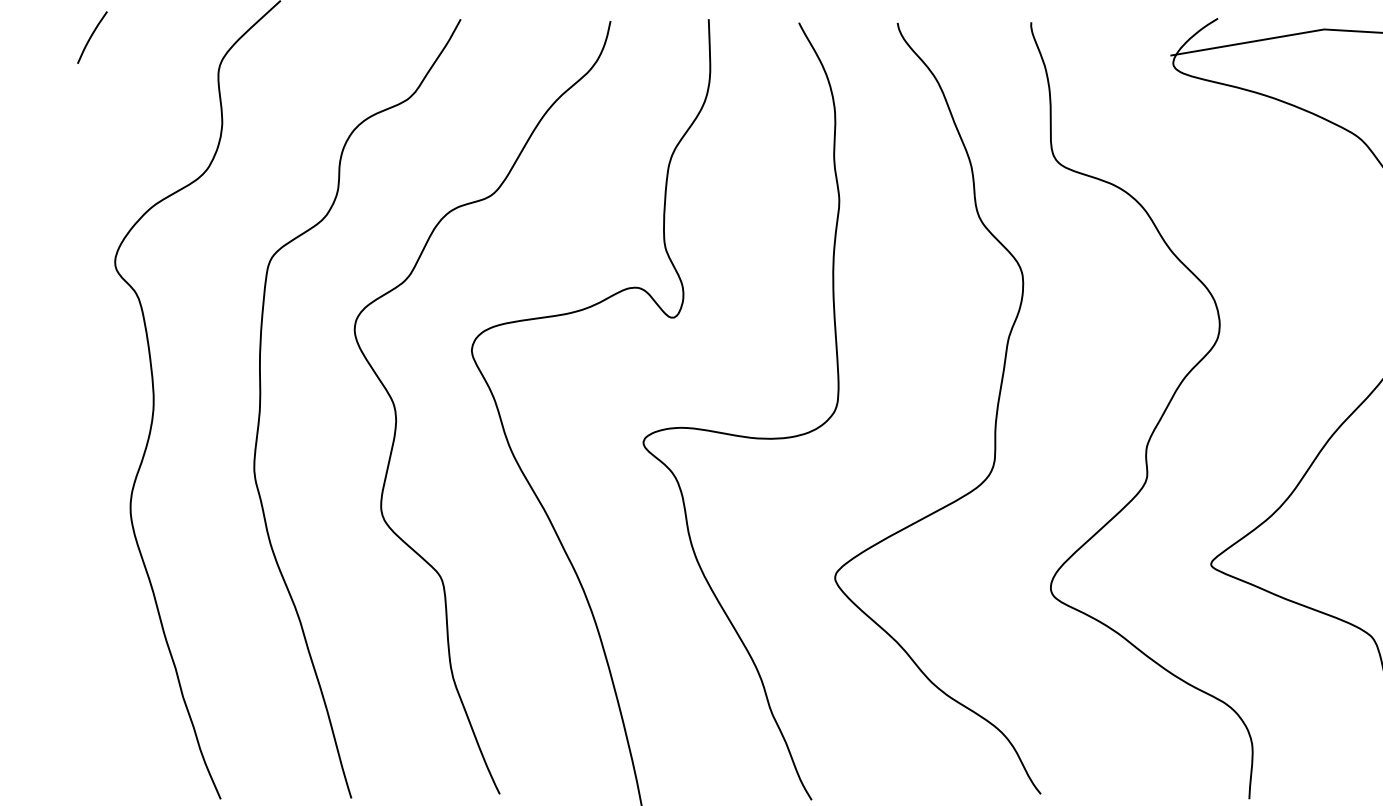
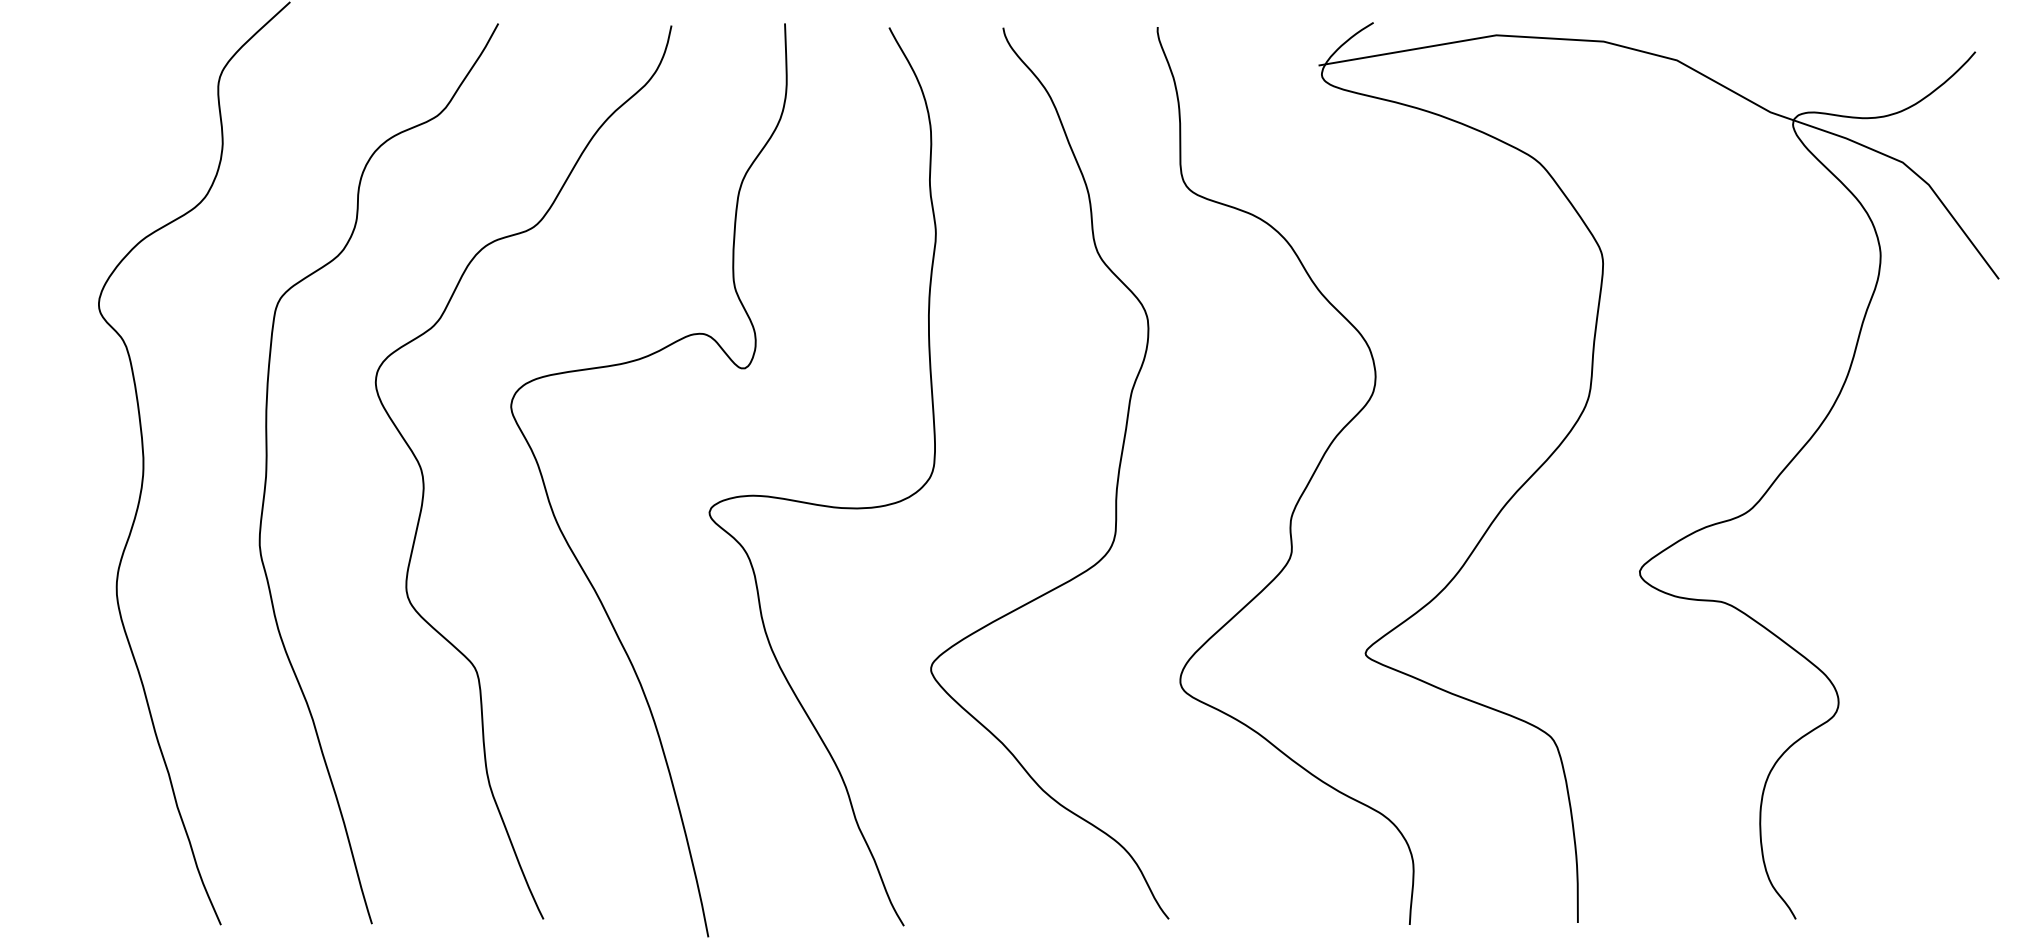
part: (92, 37) -> (72, 44), removed

